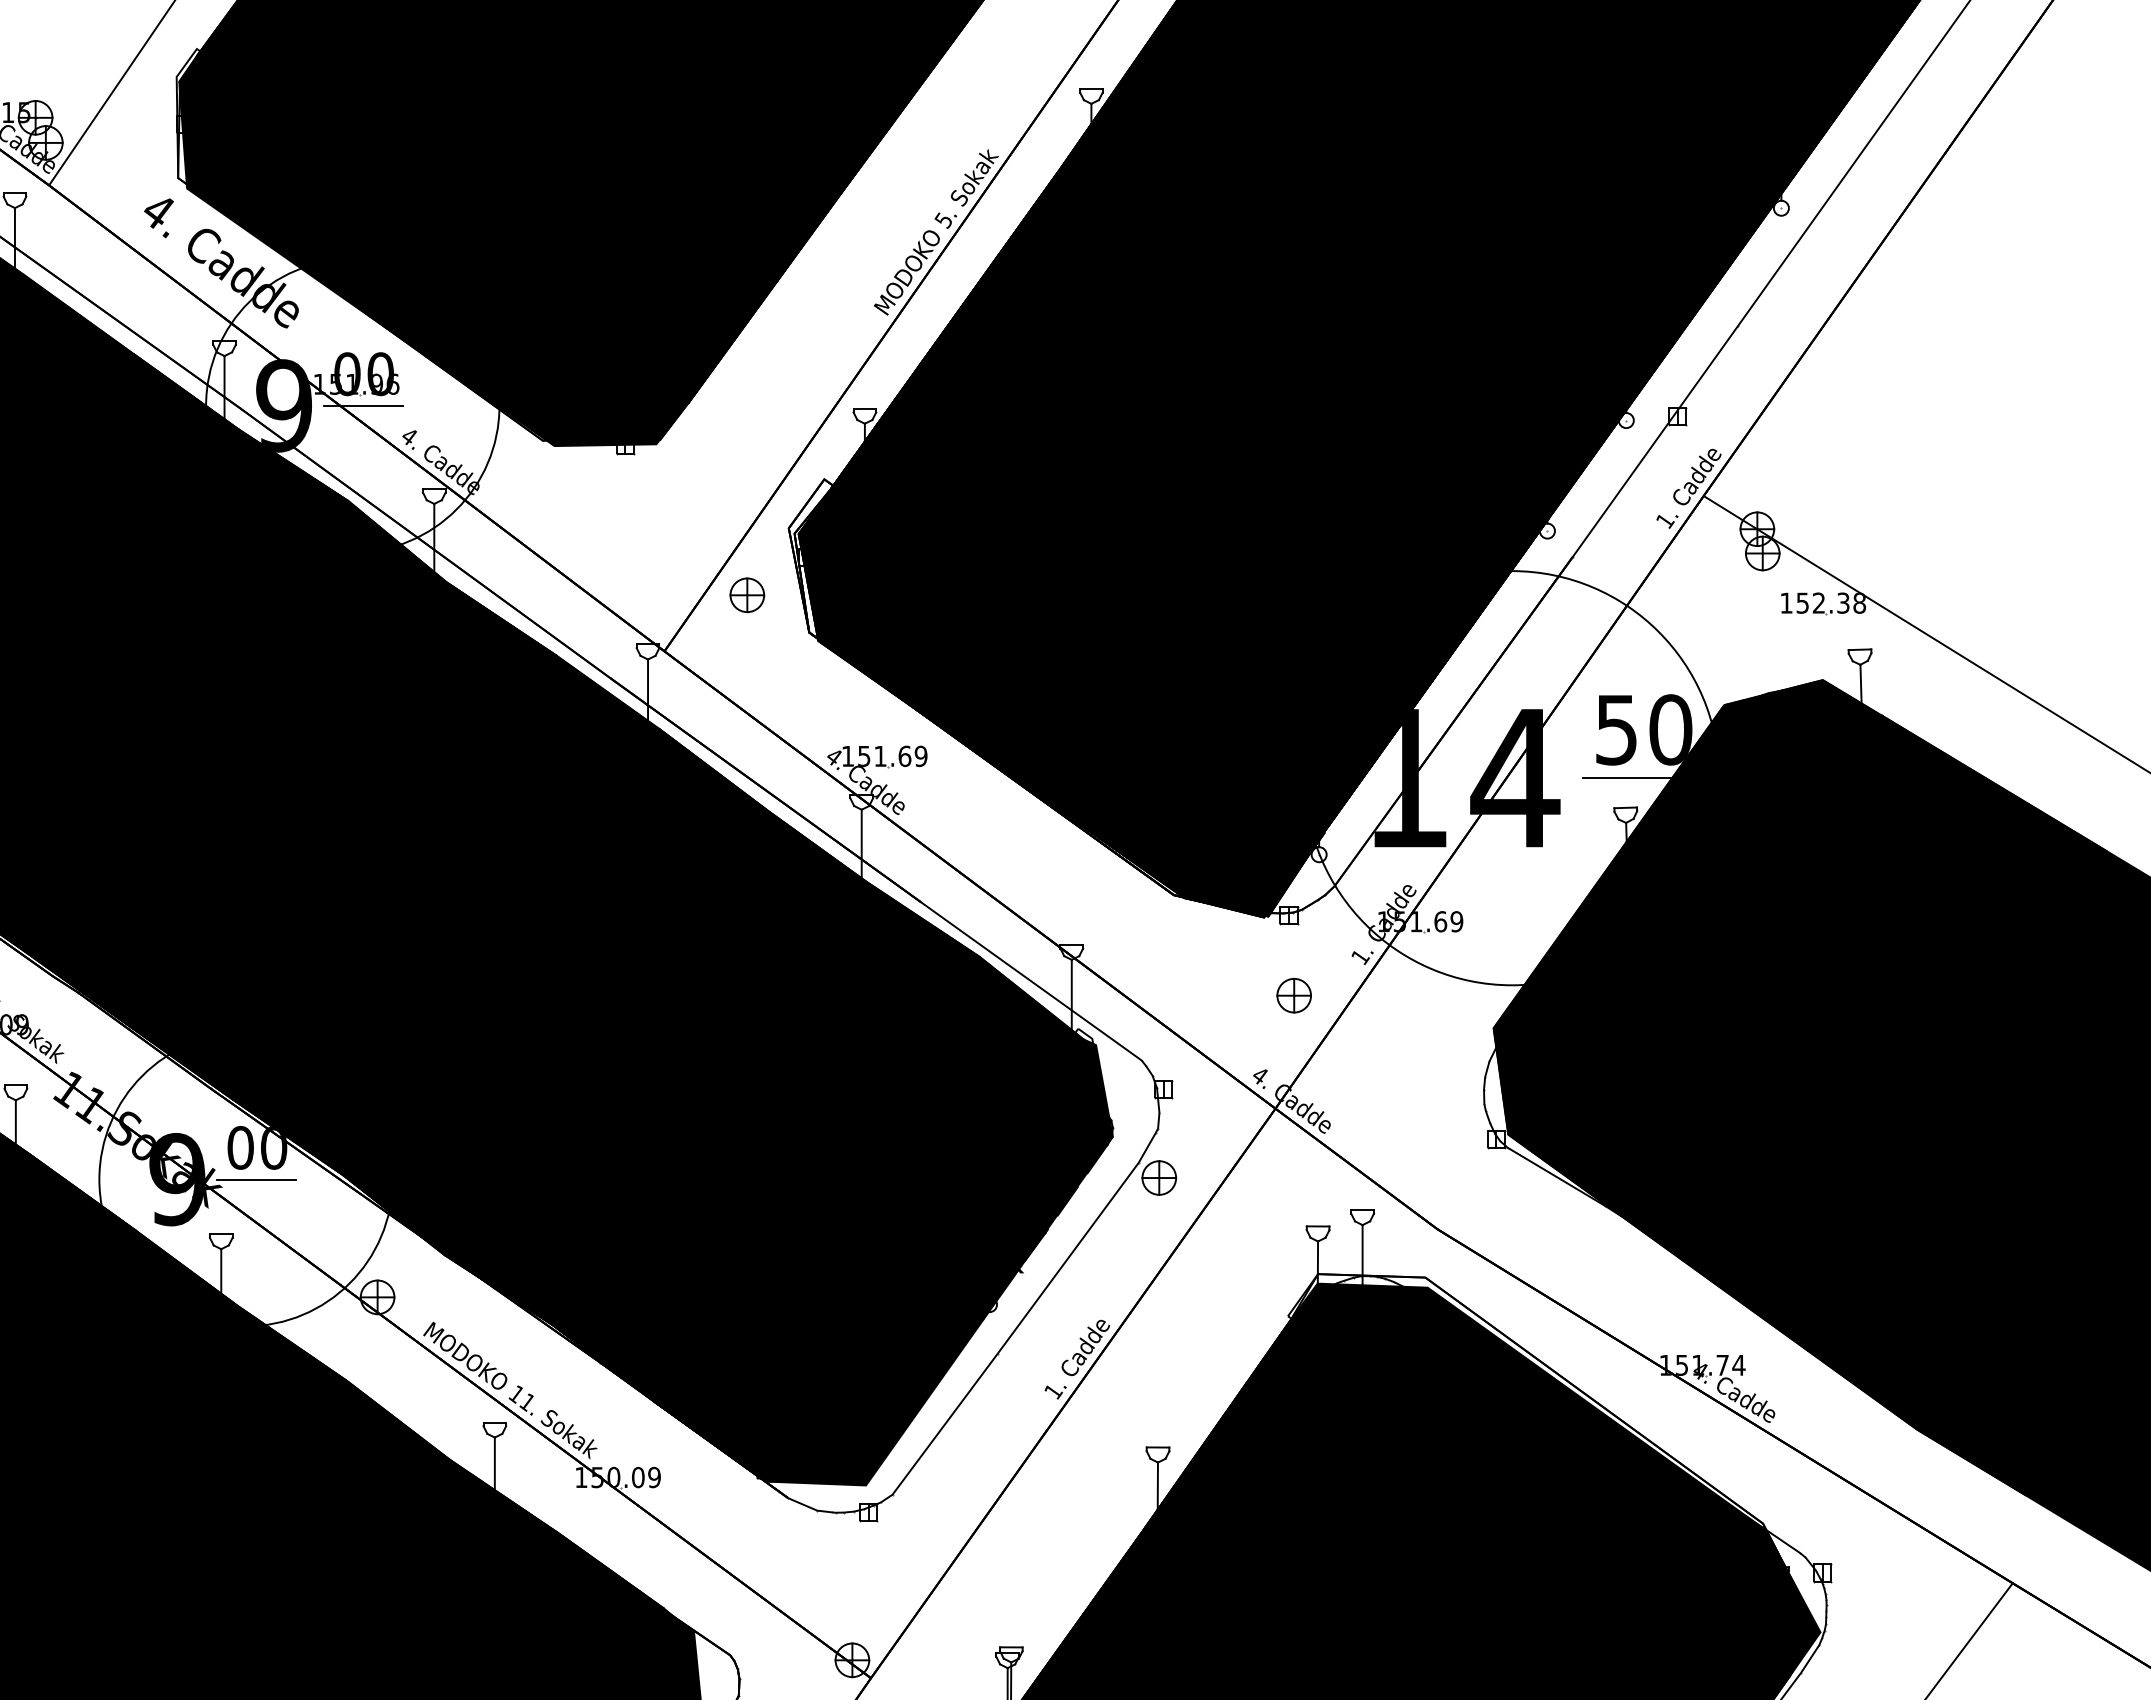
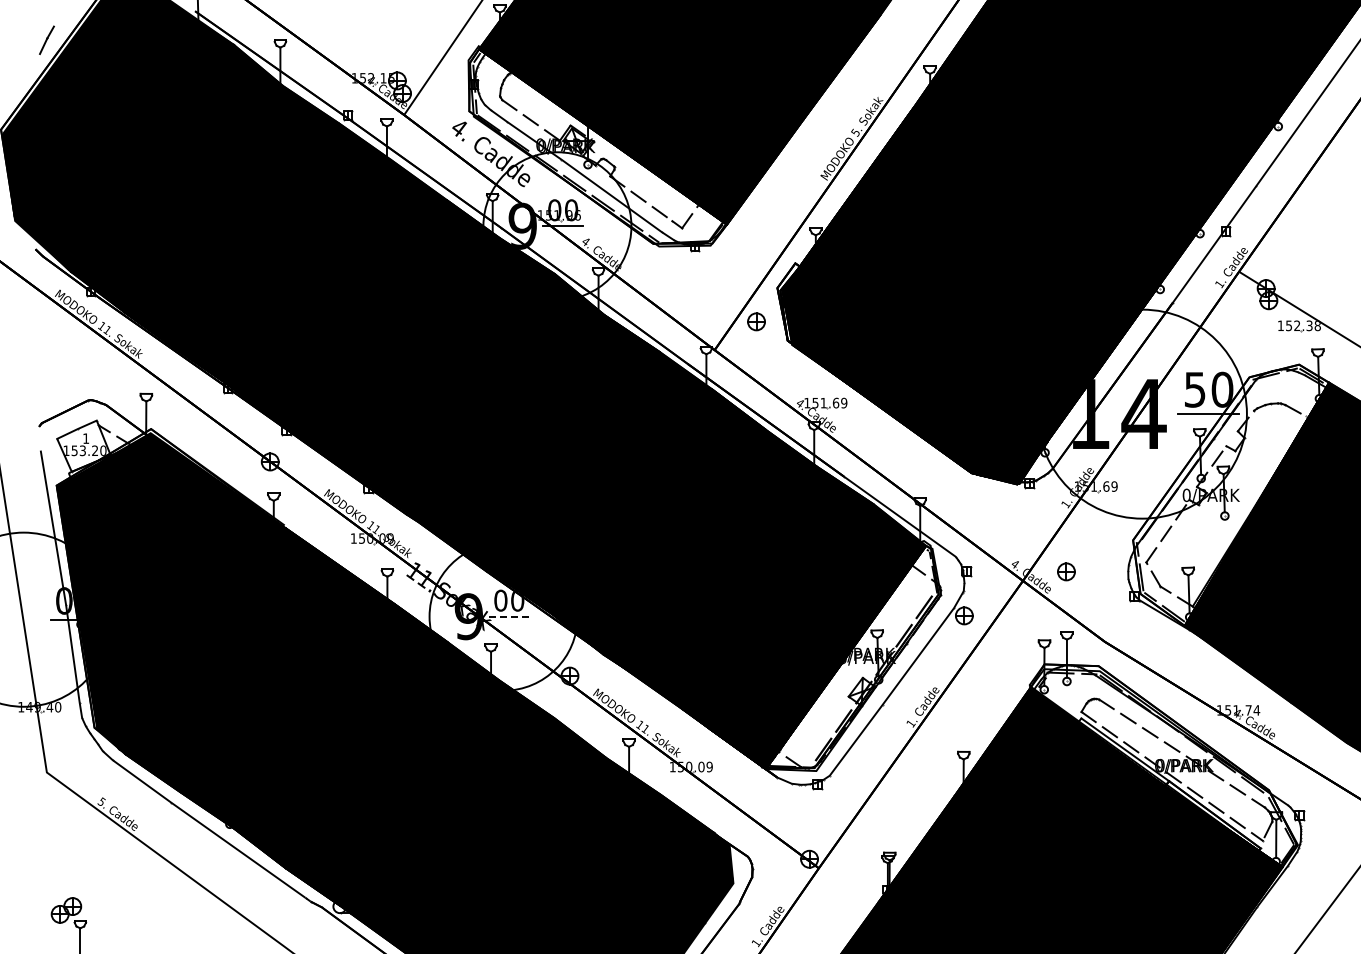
fill: (432, 249) -> (597, 147), removed
fill: (1688, 937) -> (1231, 494), removed
part: (1294, 994) -> (1066, 571), moved
line: (255, 1179) -> (508, 616), solid -> dashed
fill: (937, 1262) -> (852, 658), removed
fill: (1555, 1480) -> (1164, 768), removed

